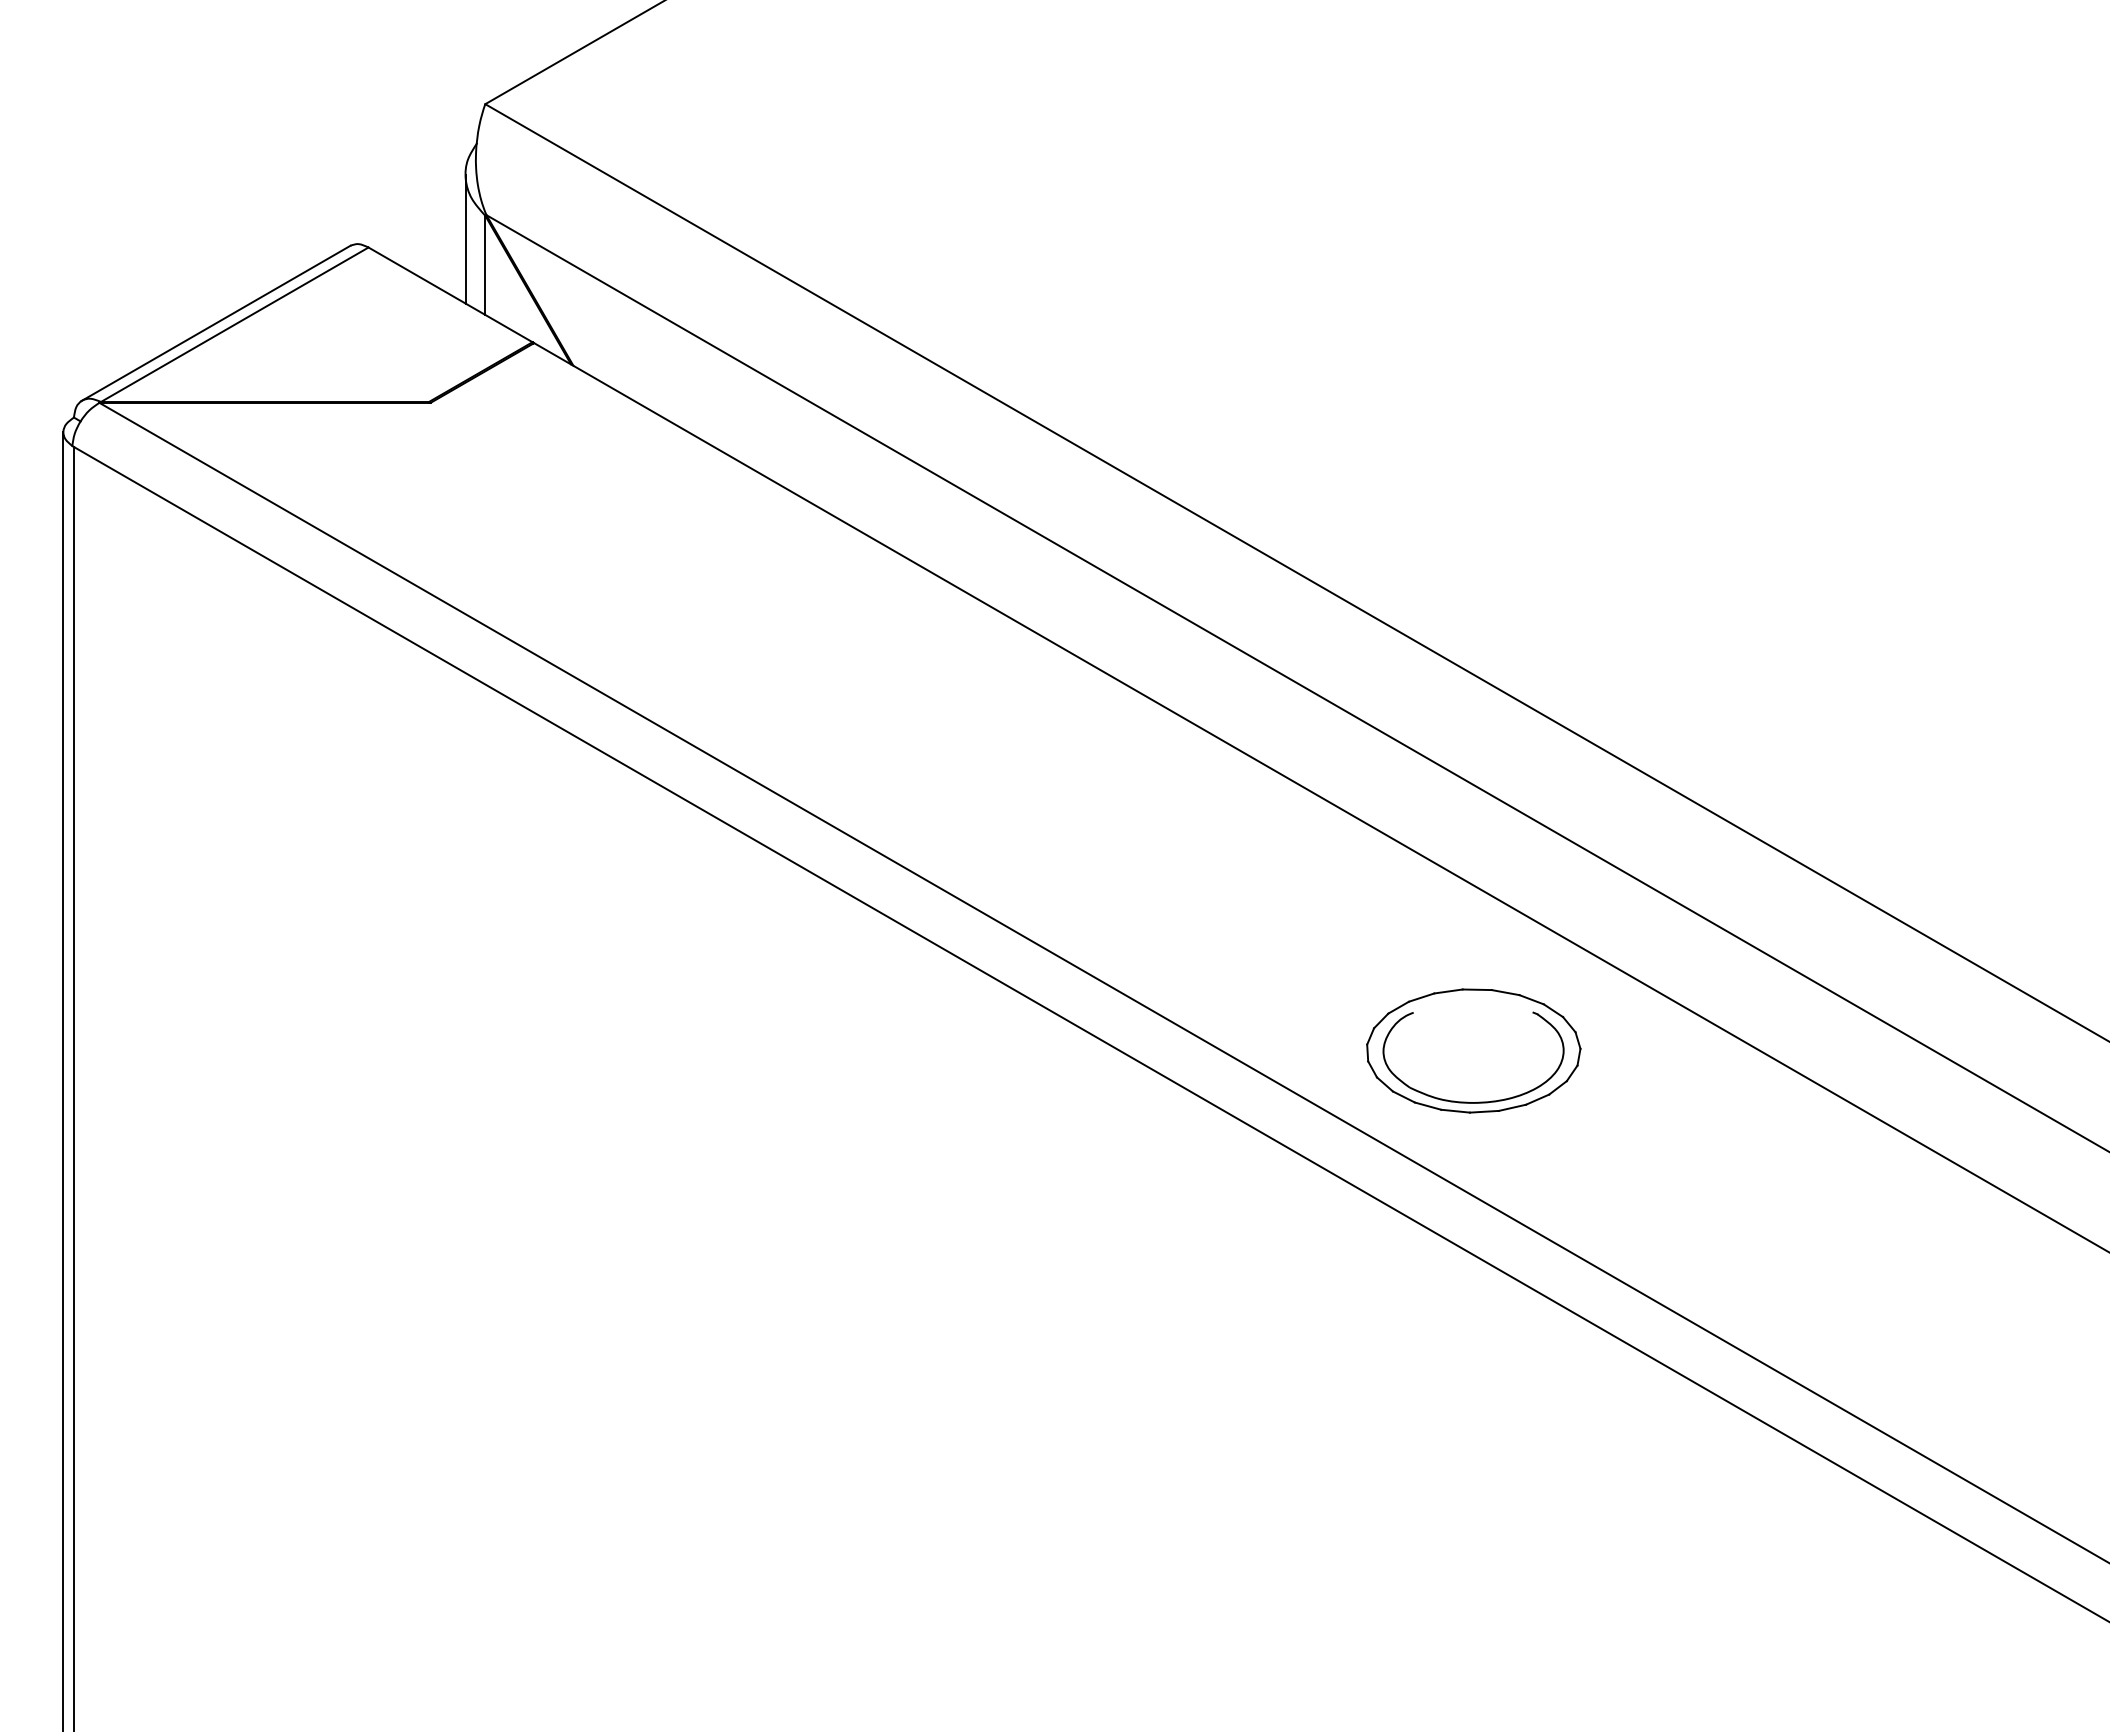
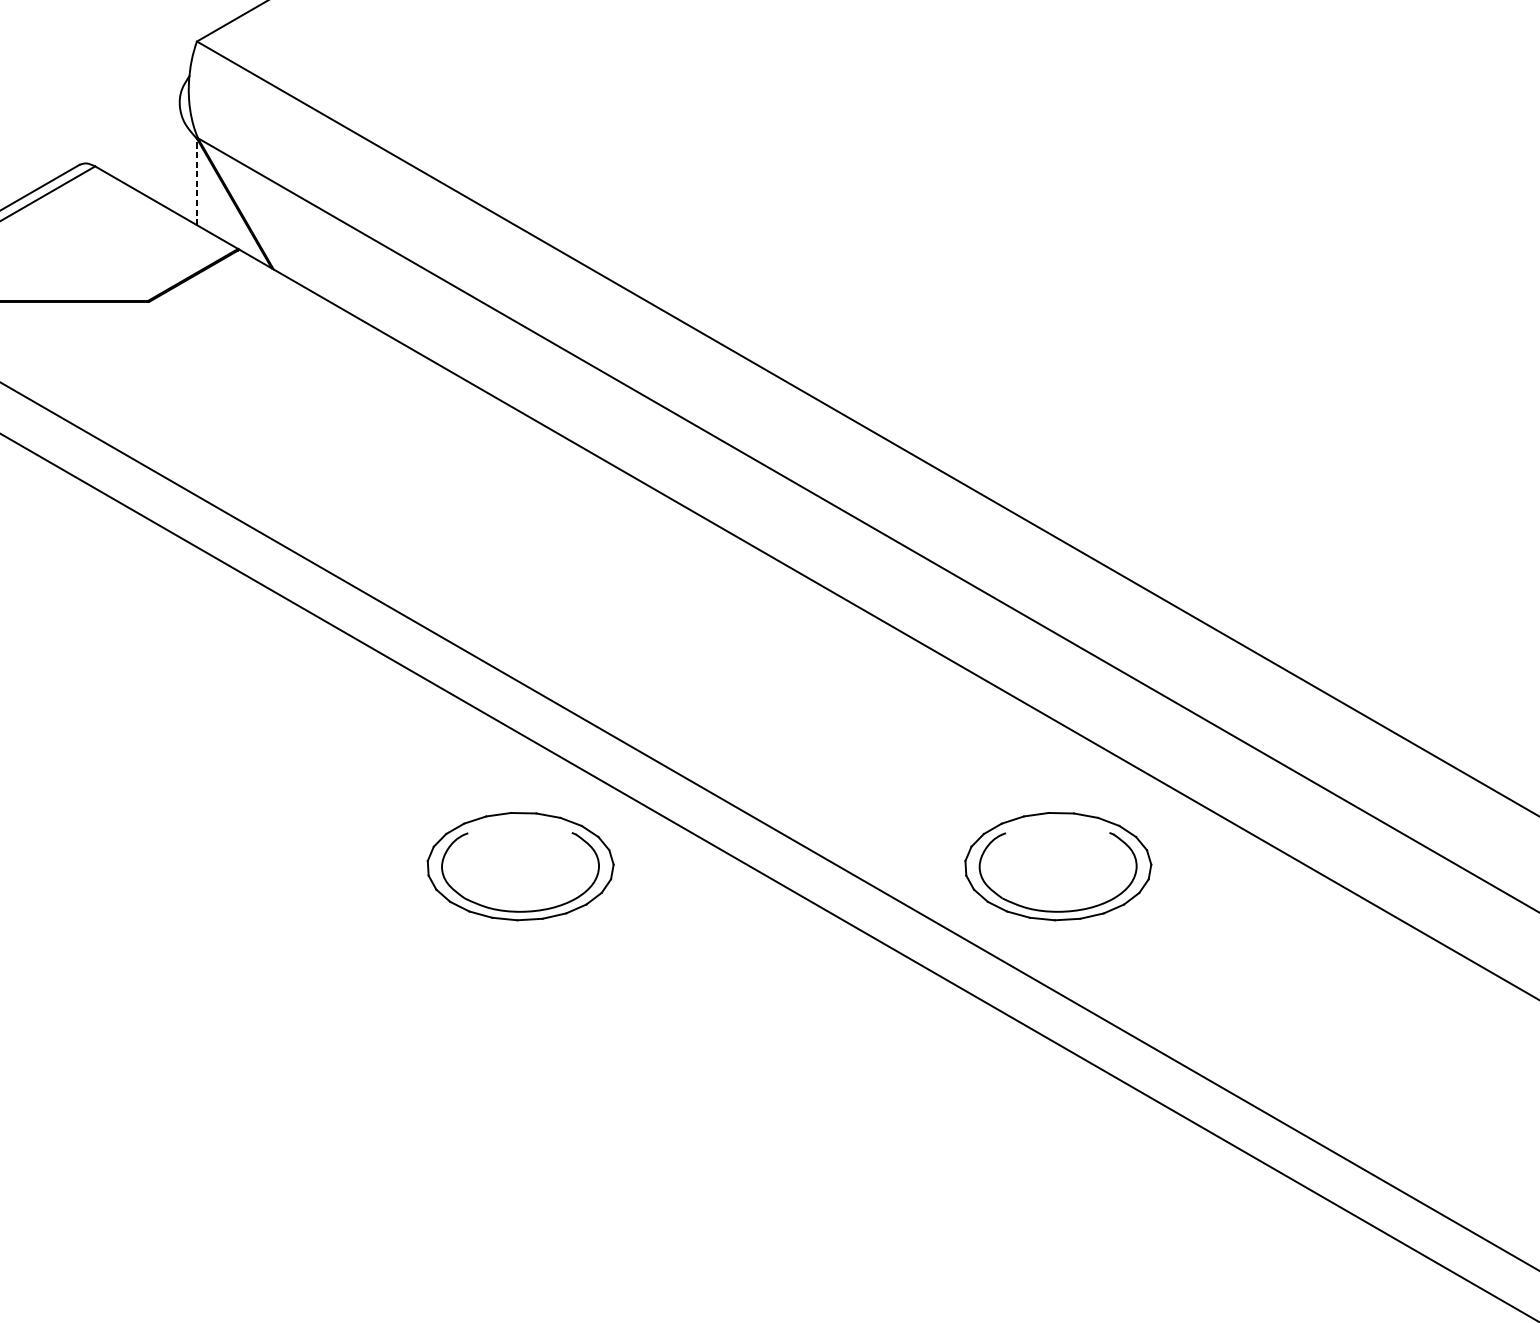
line: (465, 238) -> (179, 158), removed
line: (485, 265) -> (197, 182), solid -> dashed
part: (856, 1050) -> (520, 866), added

